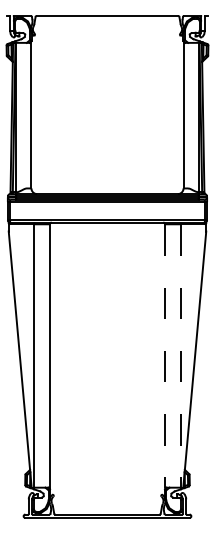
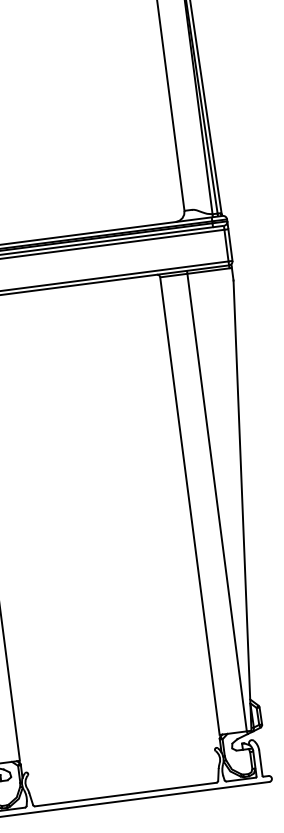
line: (164, 356) -> (189, 507), dashed -> solid
line: (180, 356) -> (217, 503), dashed -> solid

